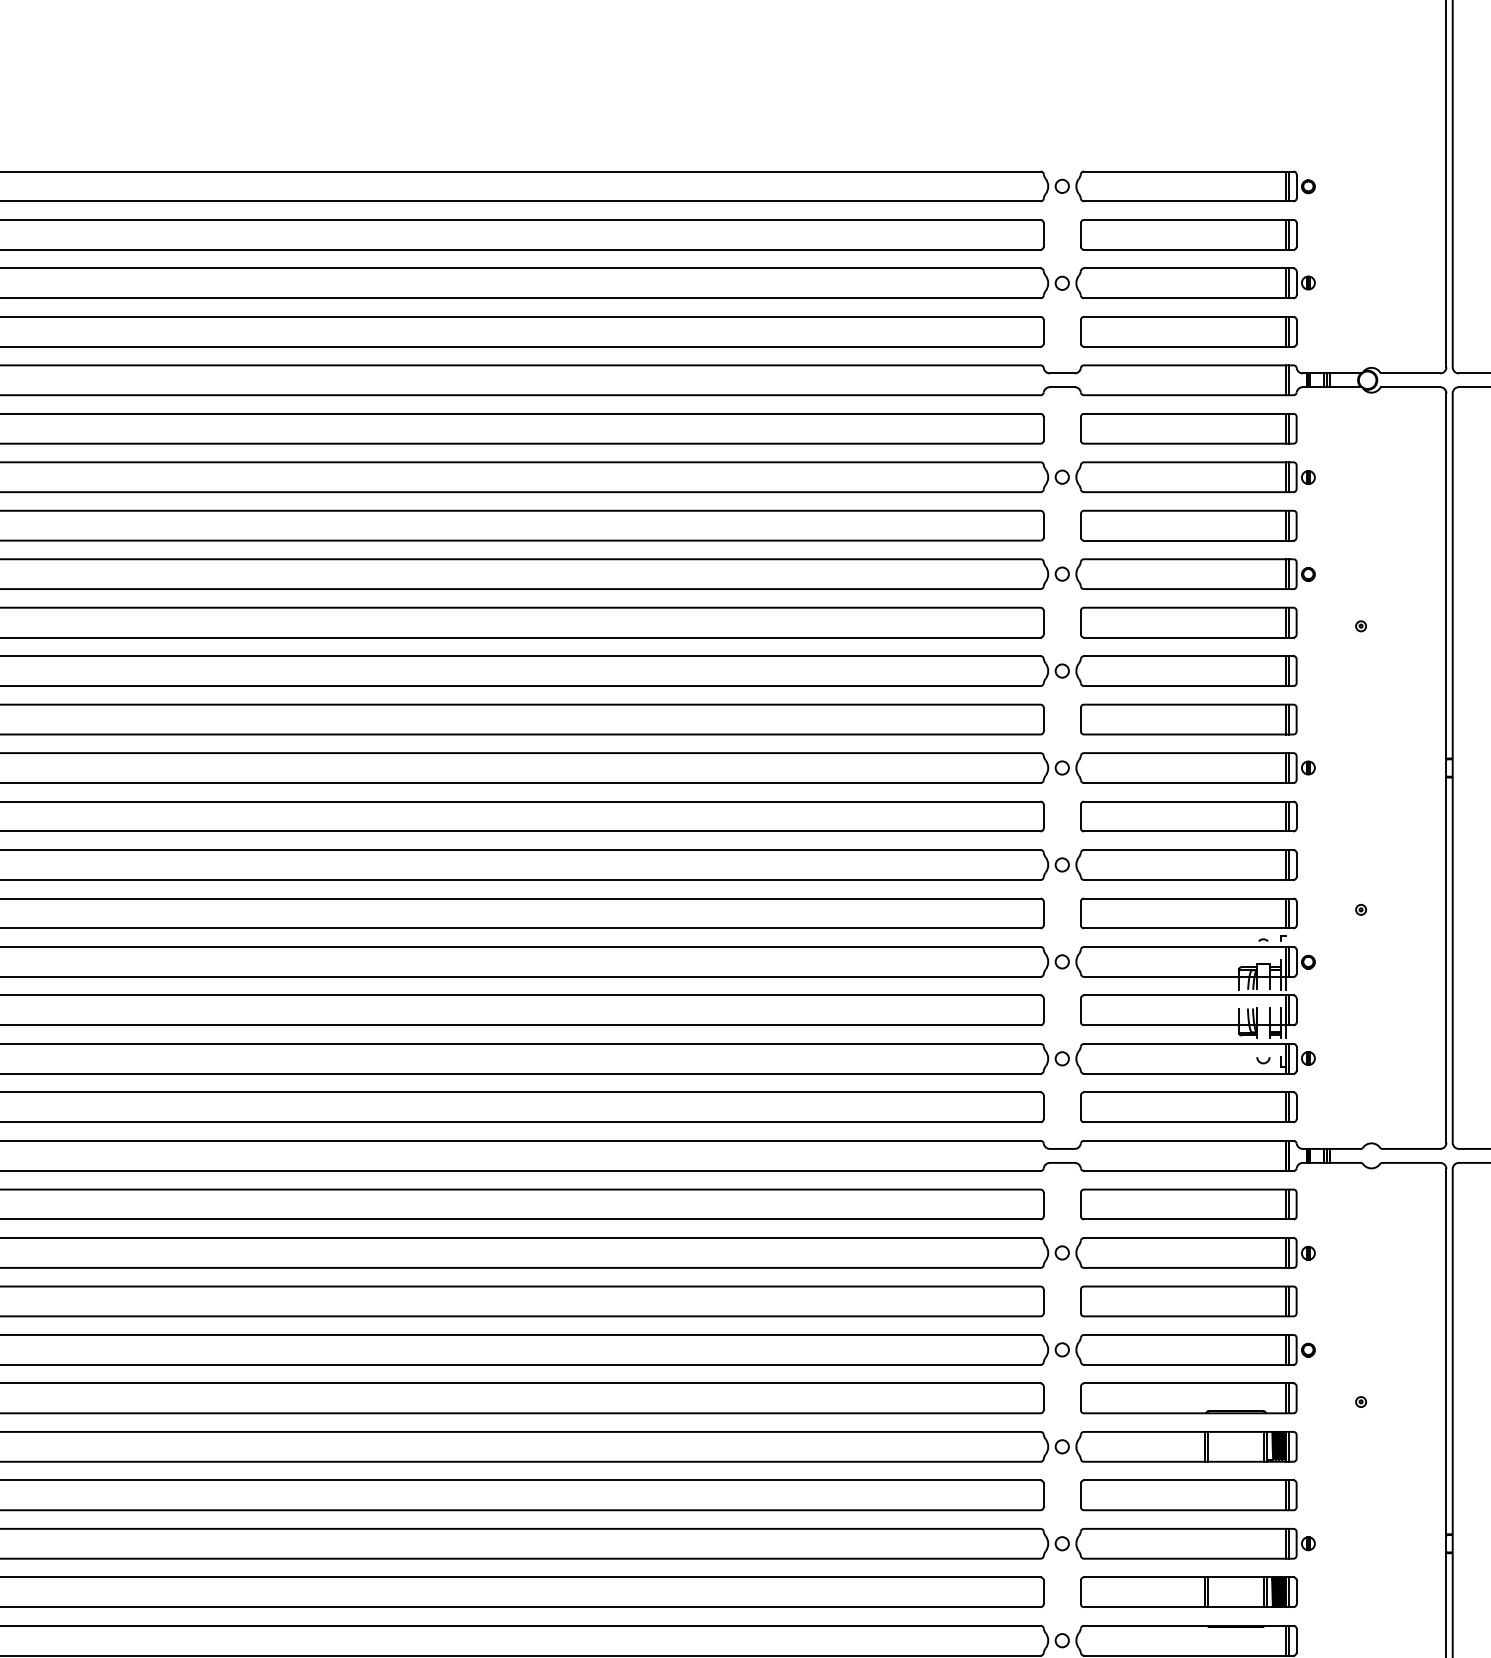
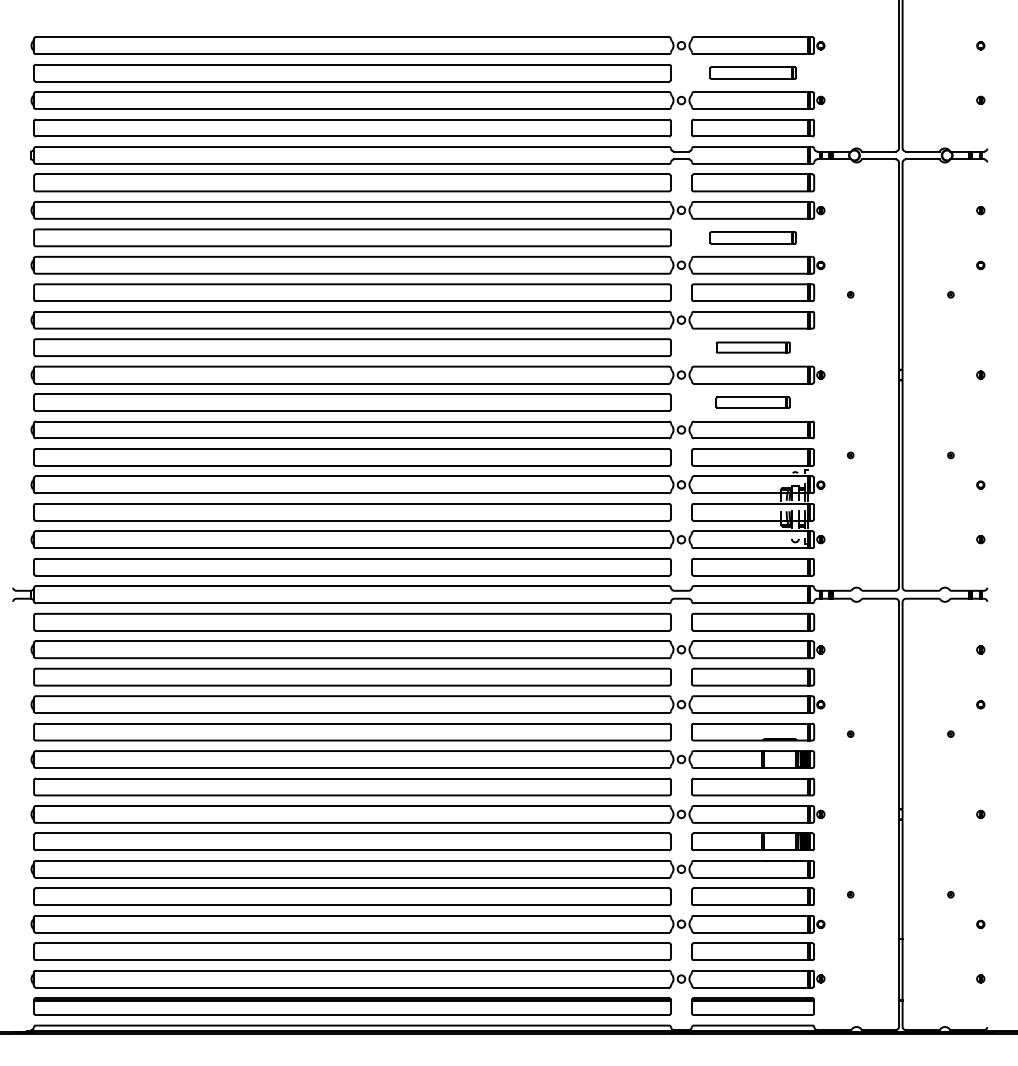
part: (1187, 233) -> (752, 72), size x0.7
part: (1189, 525) -> (753, 237), size x0.7
part: (1189, 719) -> (753, 347), size x0.6
part: (1187, 816) -> (752, 402), size x0.6

